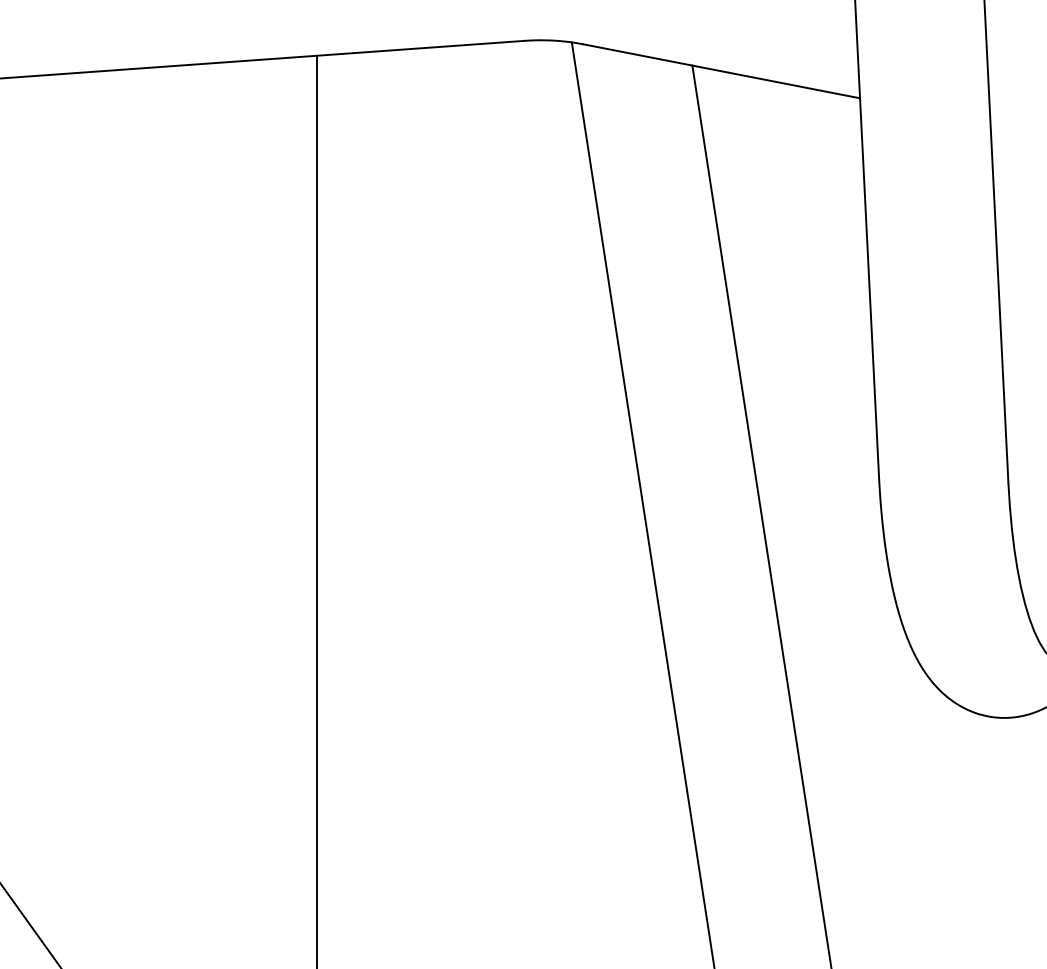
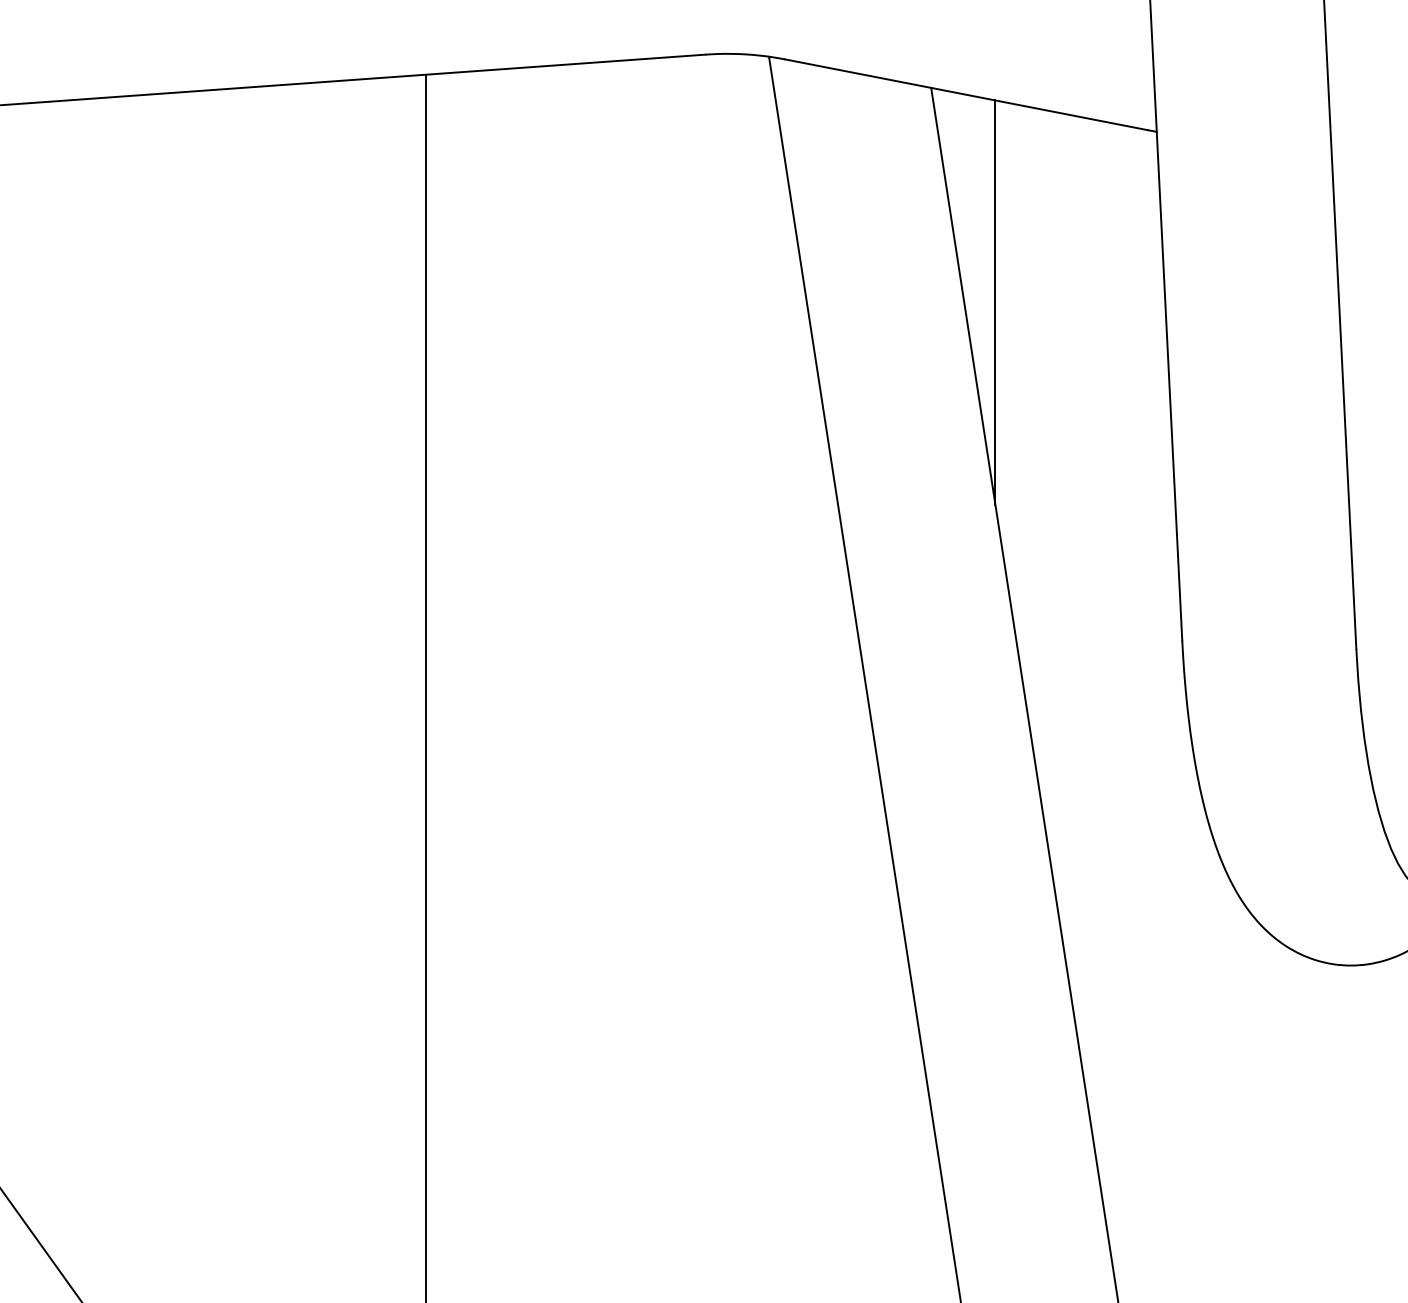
line: (740, 225) -> (995, 302), added

